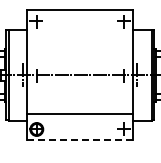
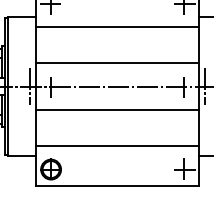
line: (80, 36) -> (118, 27), added
line: (80, 59) -> (118, 62), added
line: (80, 90) -> (118, 109), added
line: (80, 140) -> (118, 186), dashed -> solid

